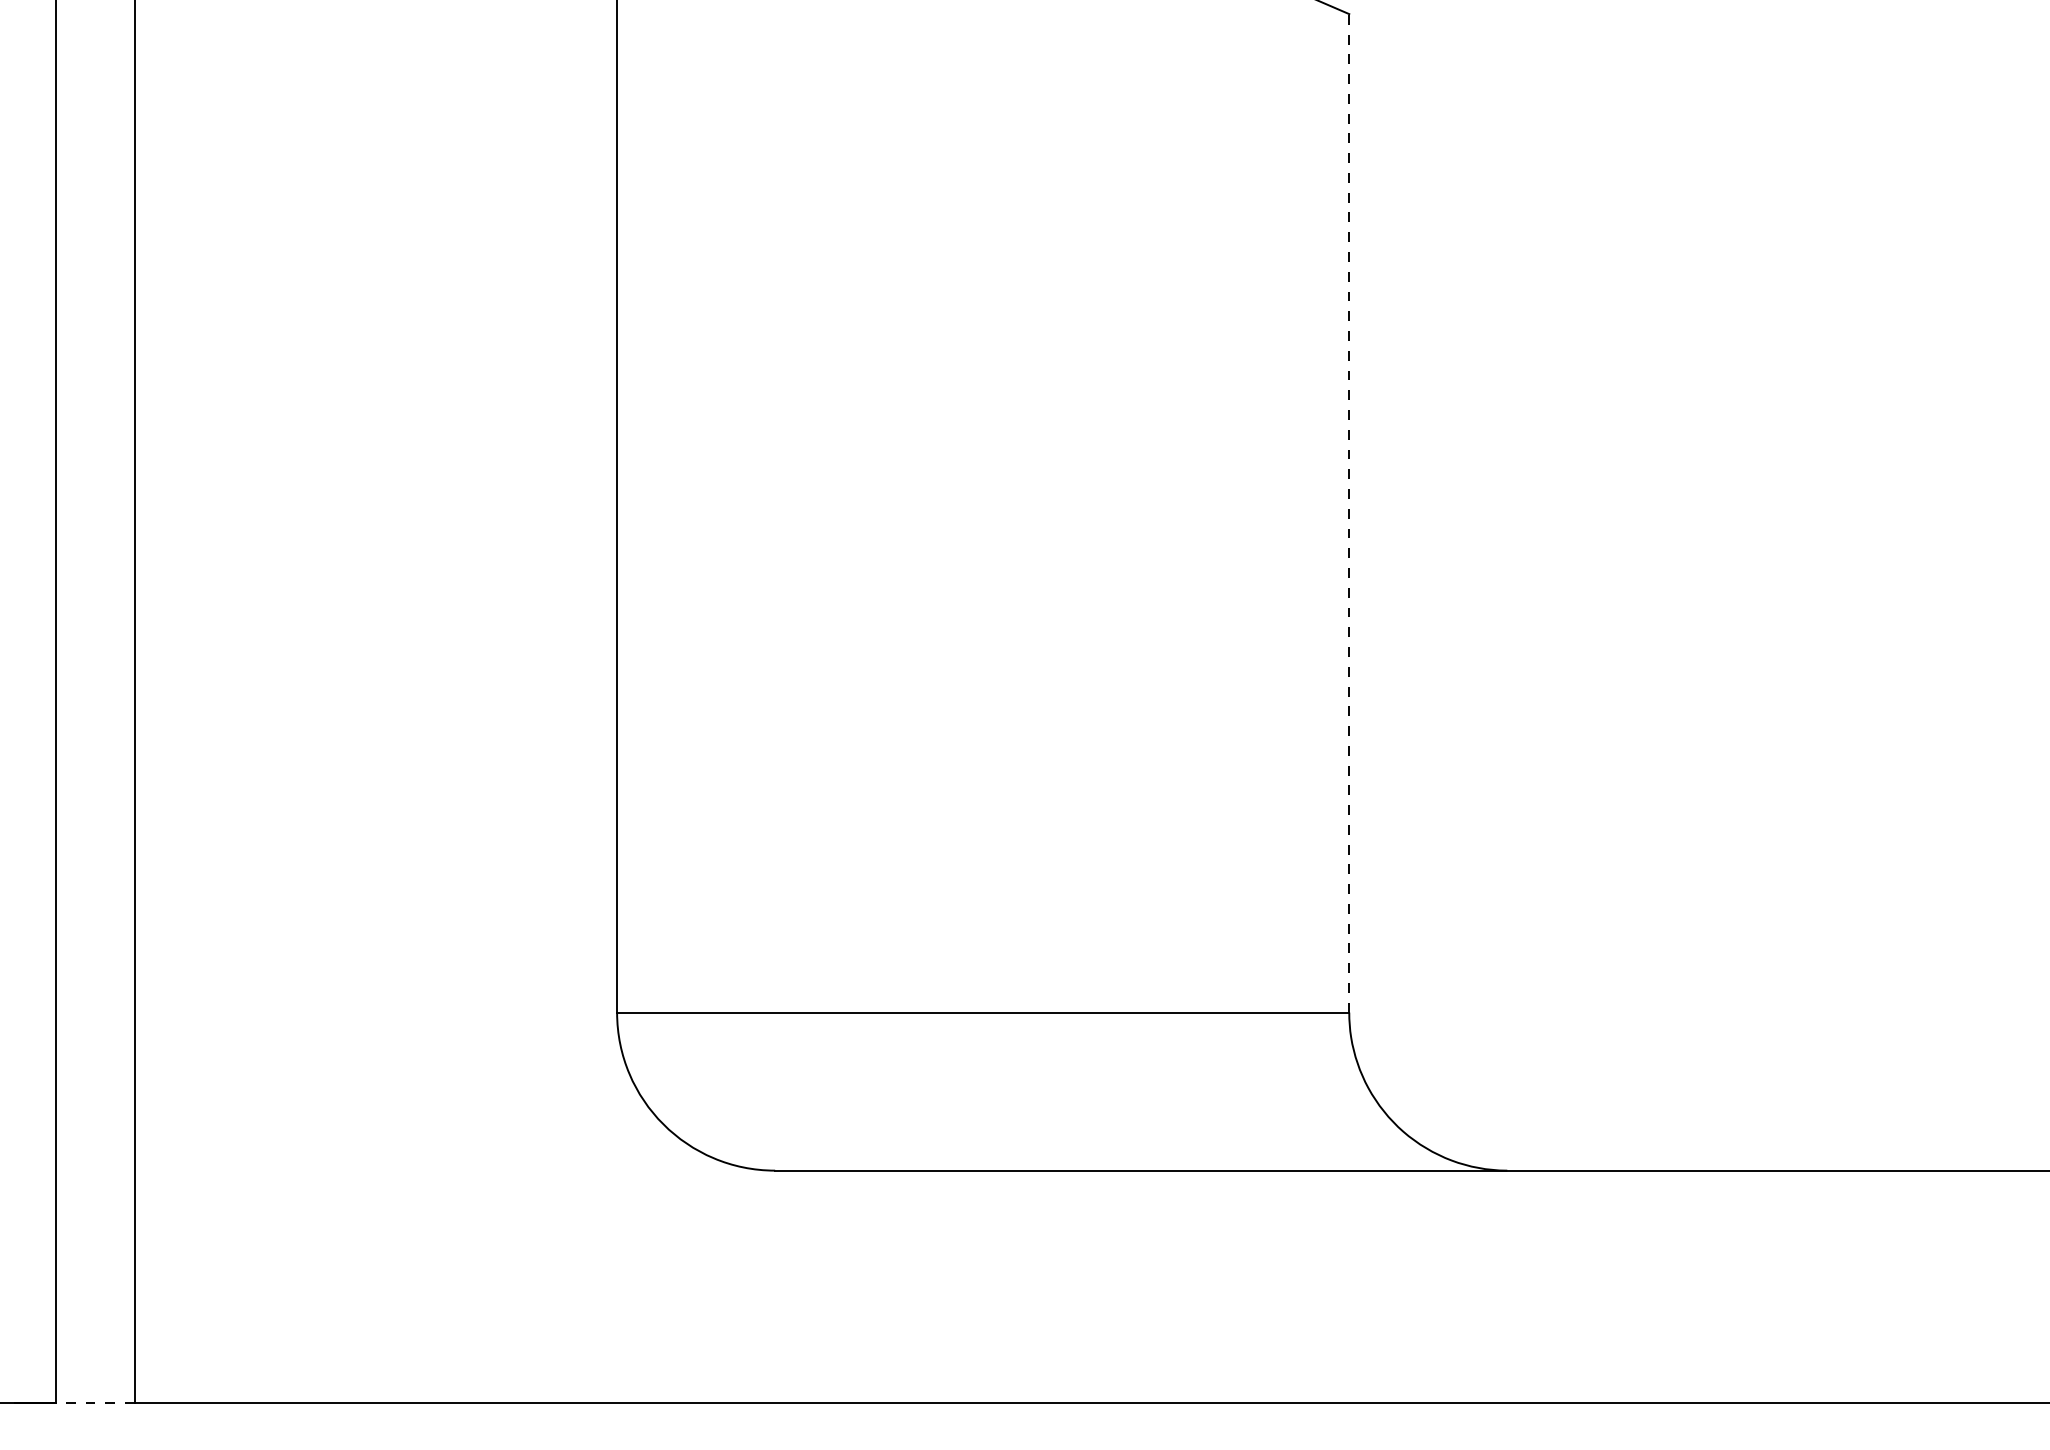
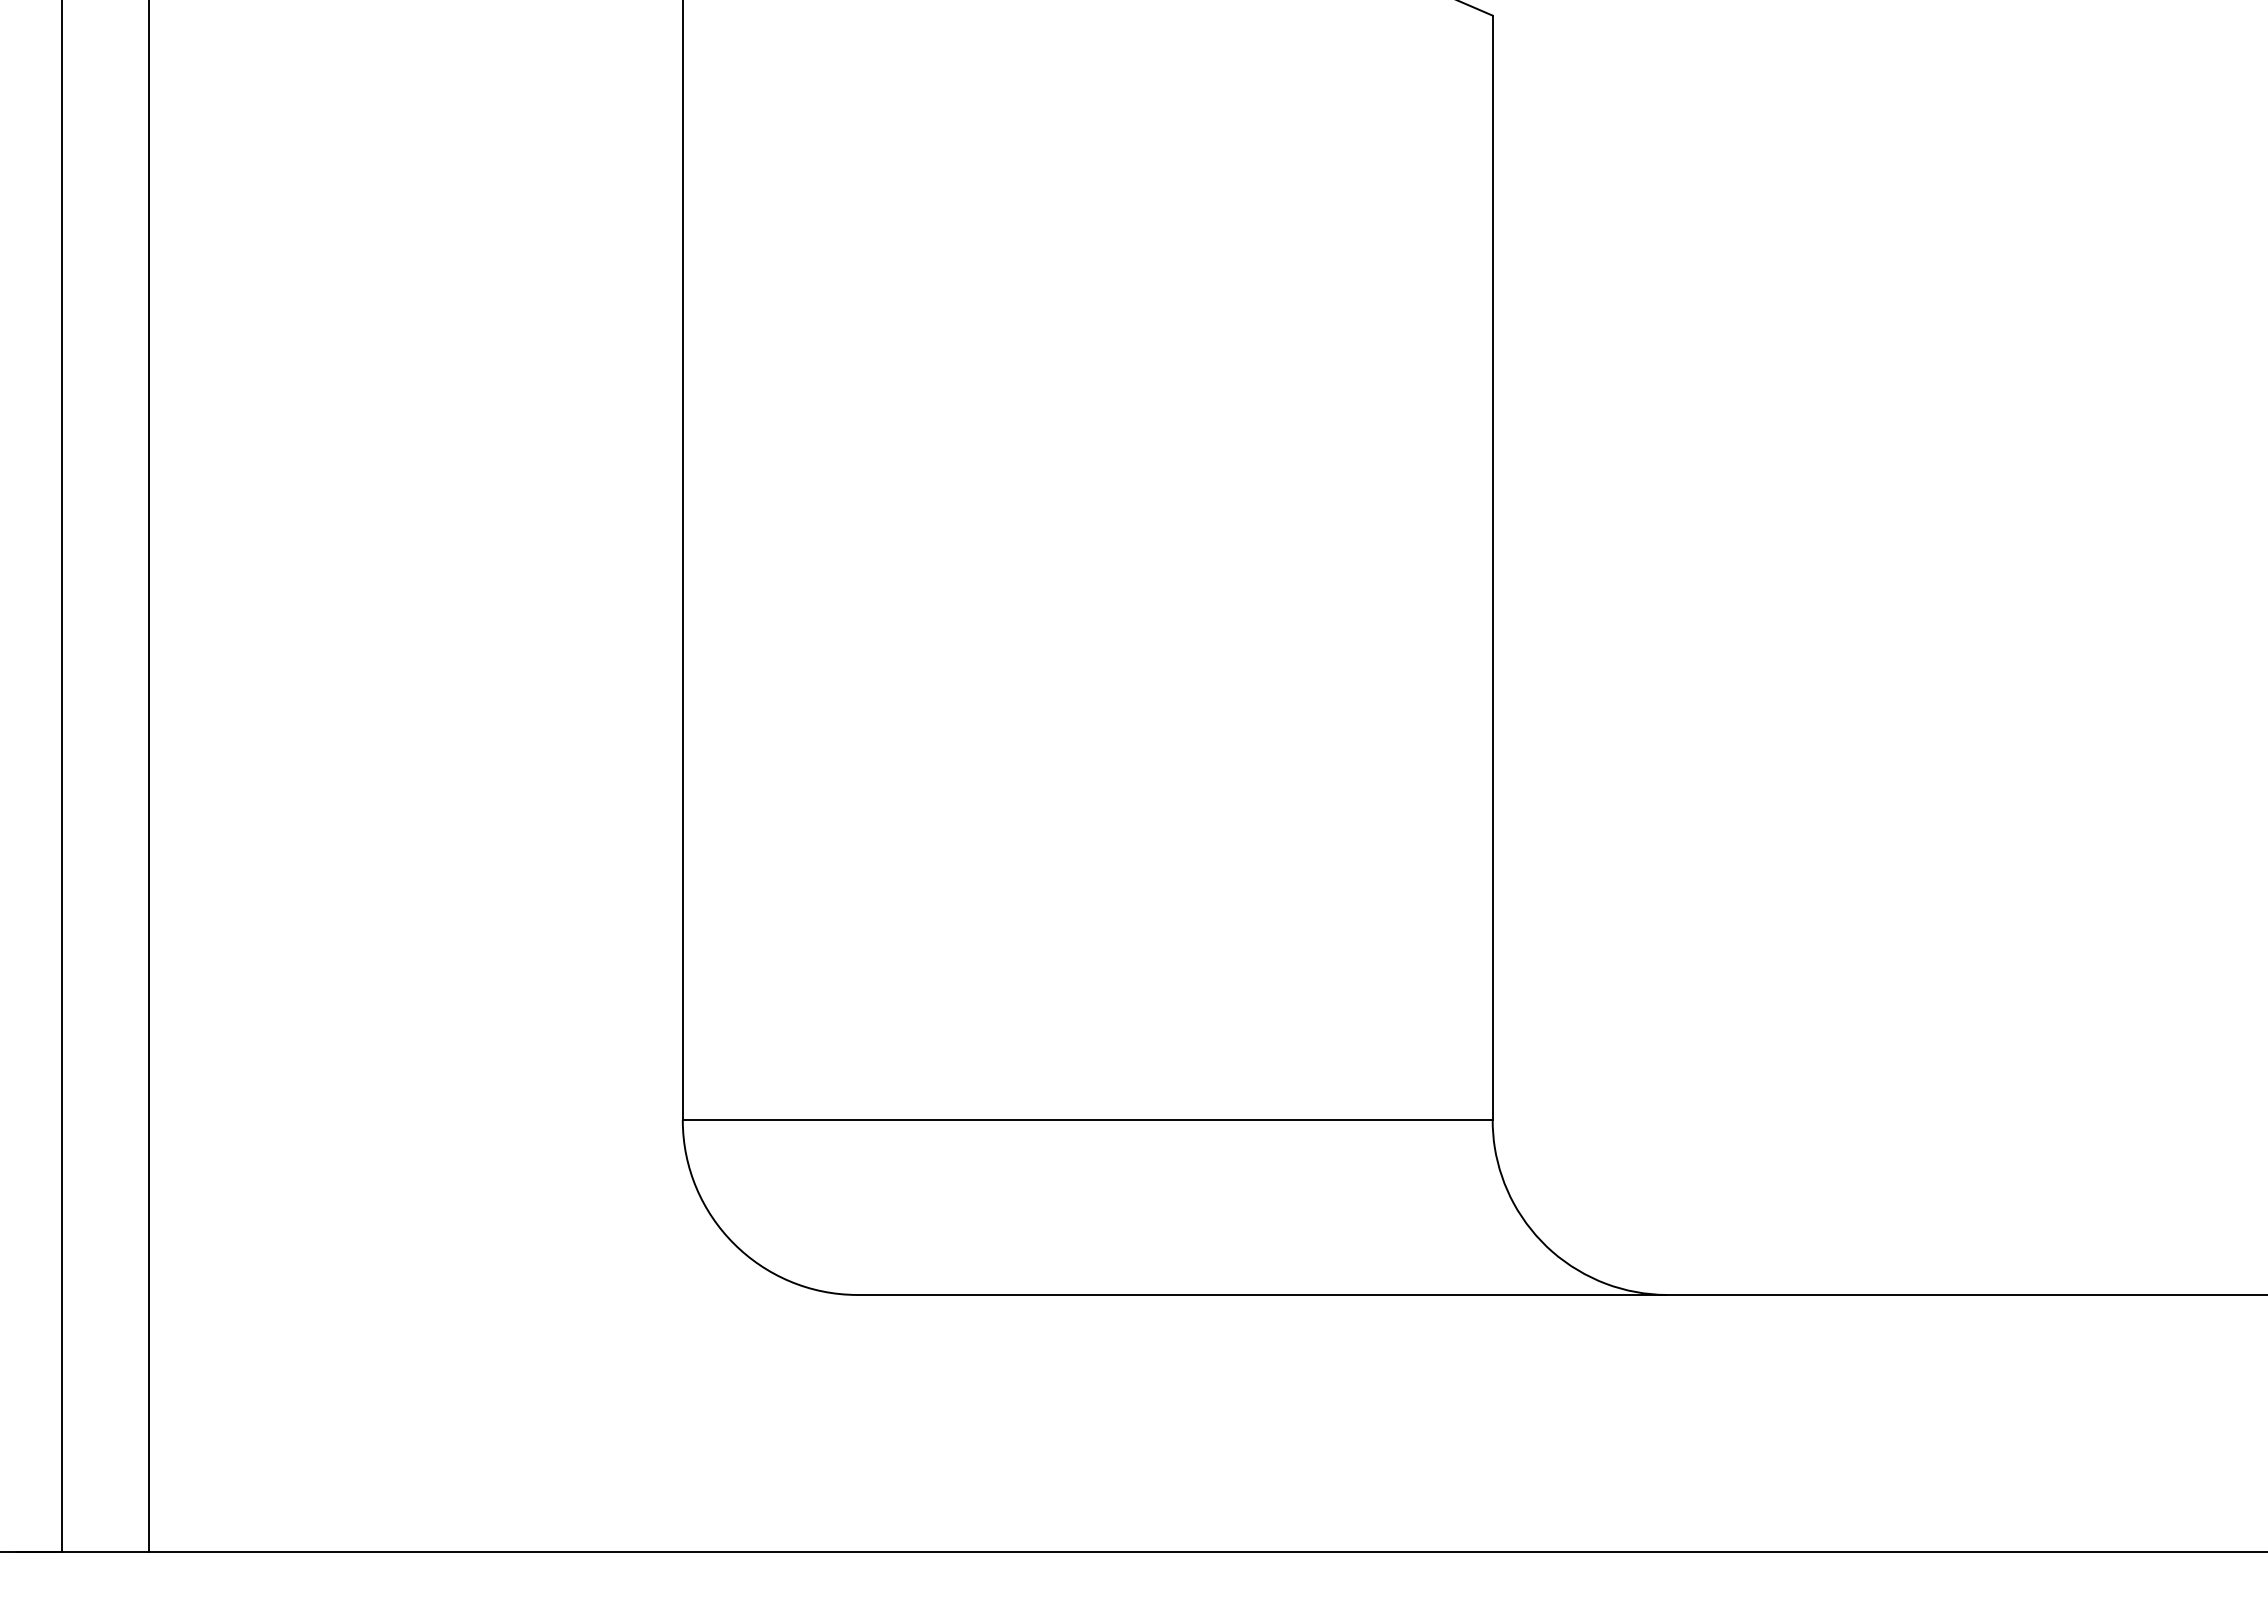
line: (1349, 512) -> (1492, 566), dashed -> solid
line: (95, 1402) -> (105, 1551), dashed -> solid

